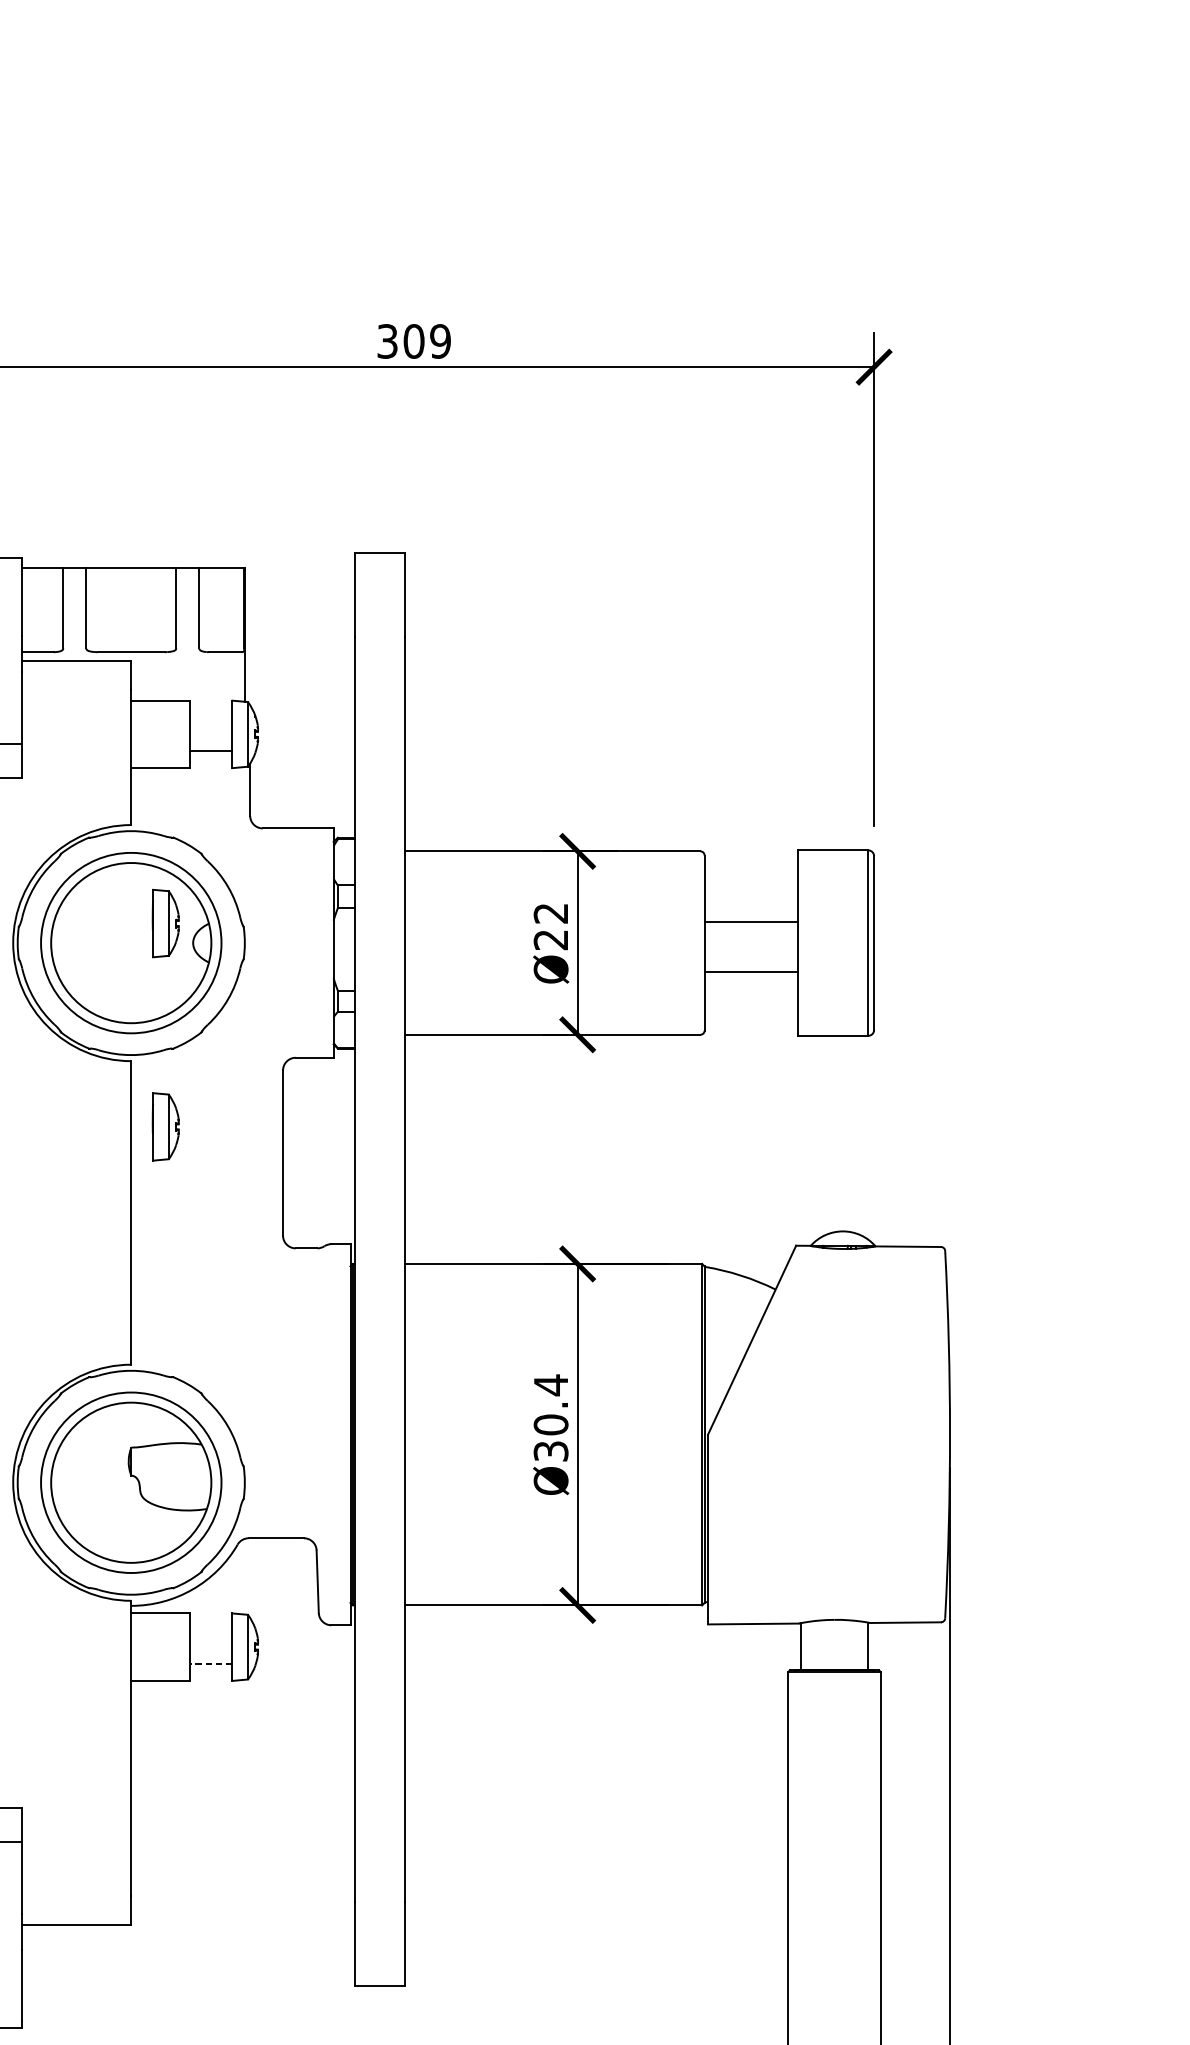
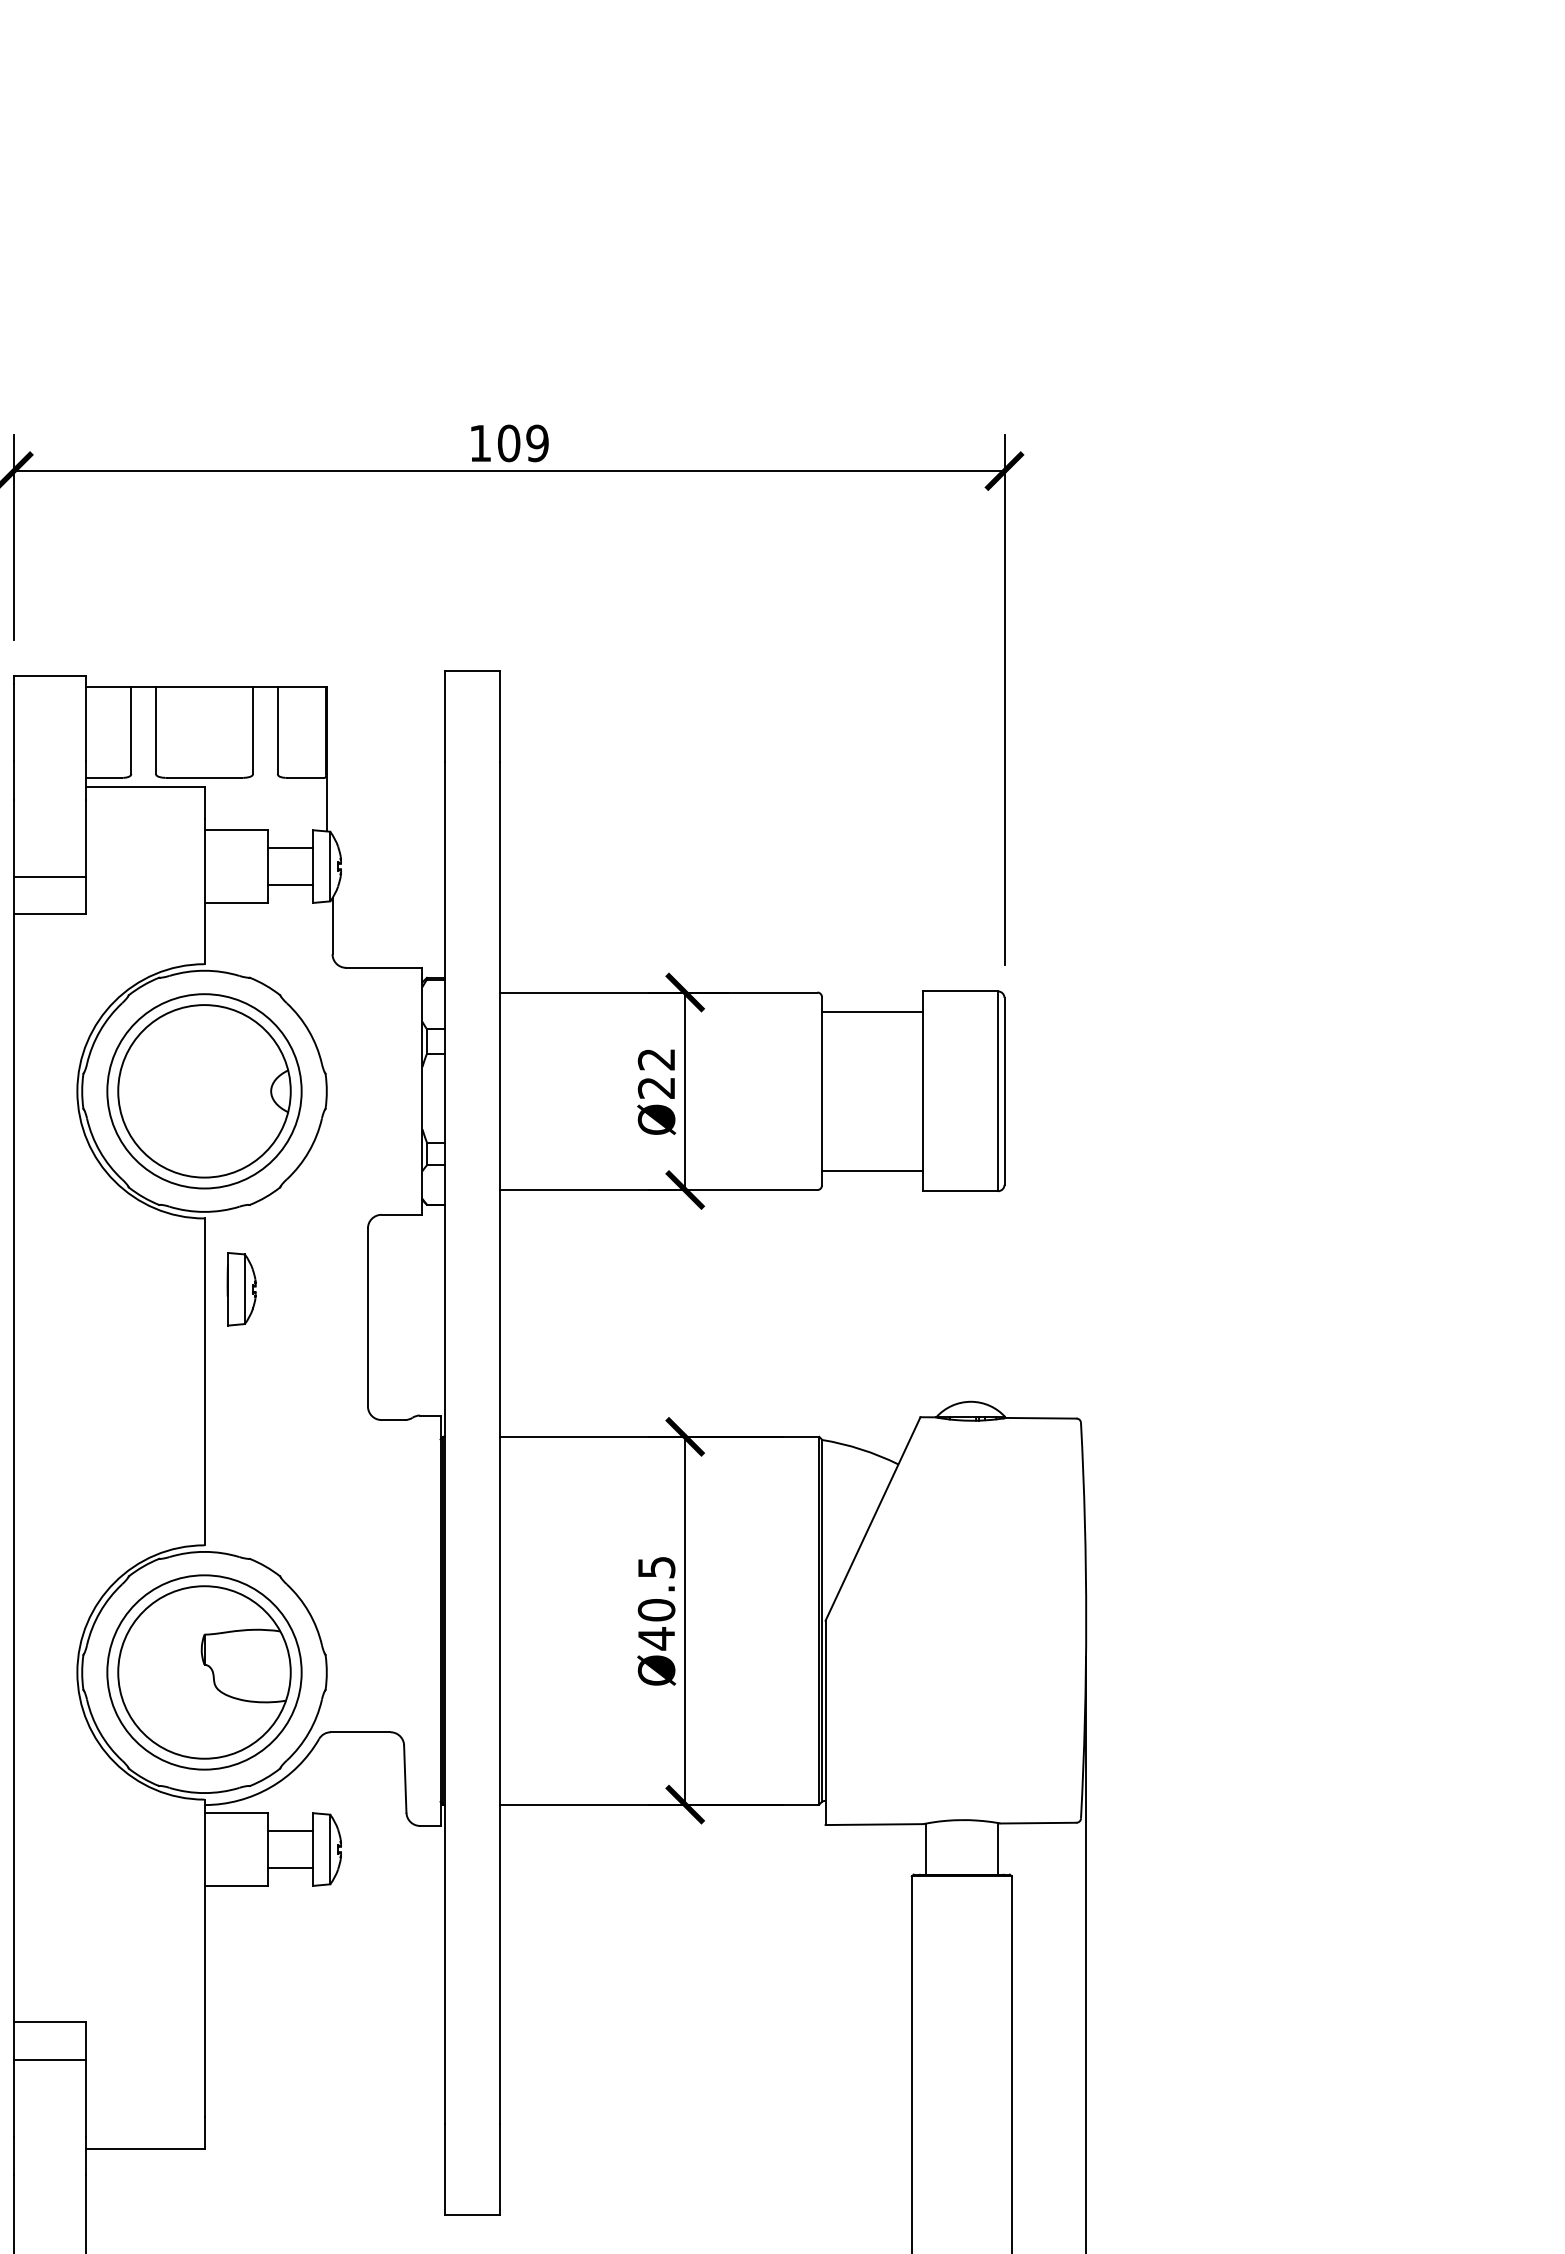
text: (387, 341) -> (480, 443), 309 -> 109
line: (211, 717) -> (290, 848), added
line: (750, 921) -> (871, 1011), moved
part: (165, 923) -> (241, 1070), removed
line: (750, 972) -> (871, 1170), moved
text: (550, 1417) -> (656, 1602), Ø30.4 -> Ø40.5
line: (211, 1630) -> (290, 1831), added
line: (211, 1663) -> (290, 1867), dashed -> solid

